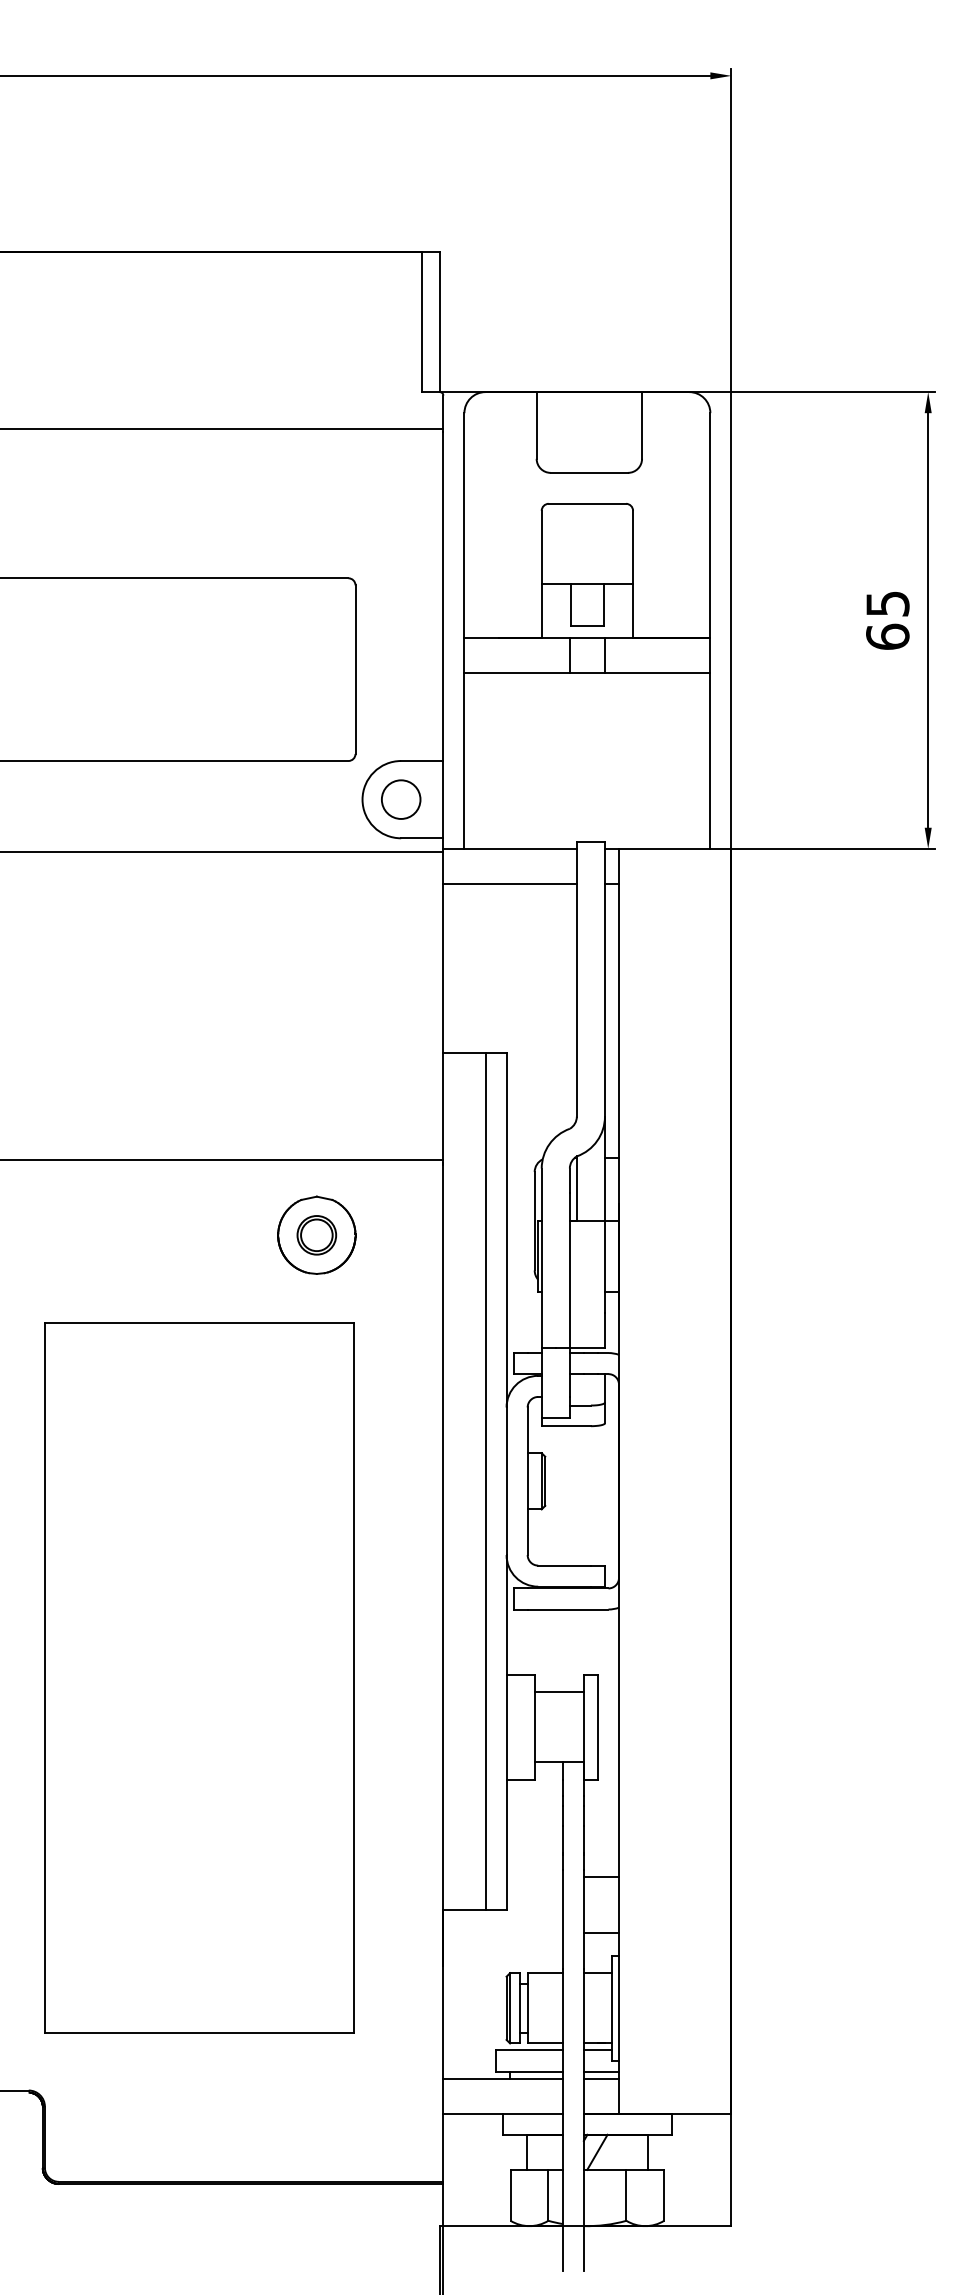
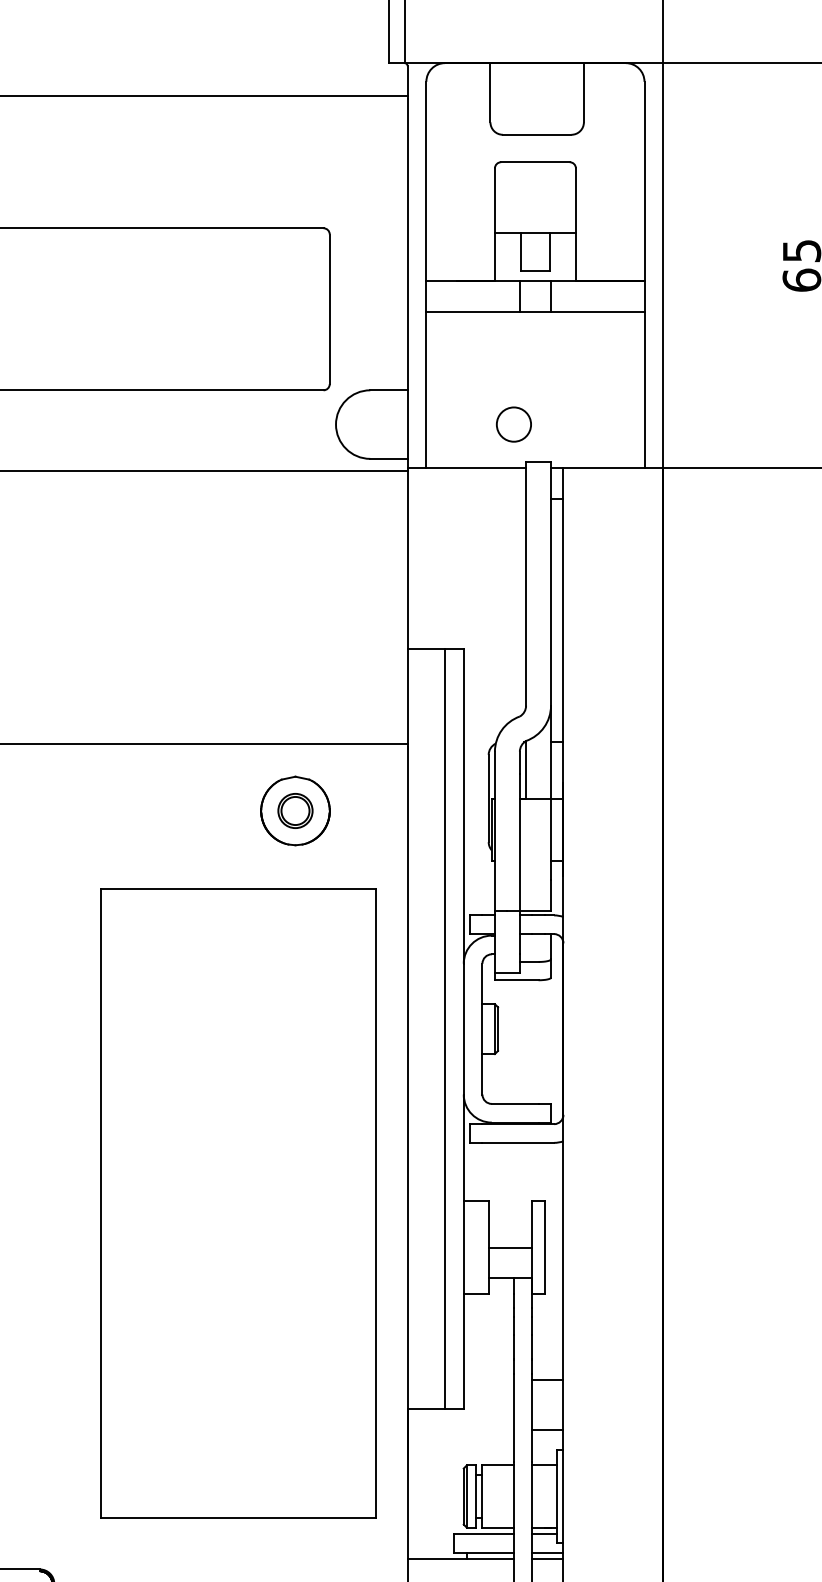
circle: (401, 799) -> (514, 424), moved
line: (509, 883) -> (466, 498), removed
part: (199, 1677) -> (238, 1203), moved
line: (558, 1692) -> (509, 1248), moved

